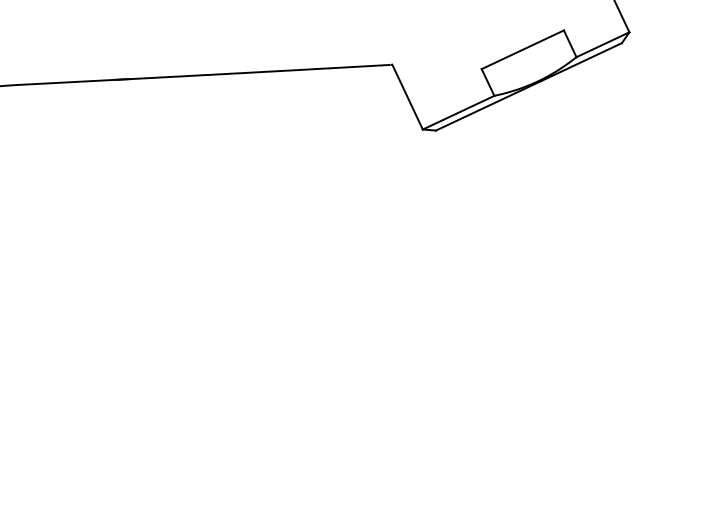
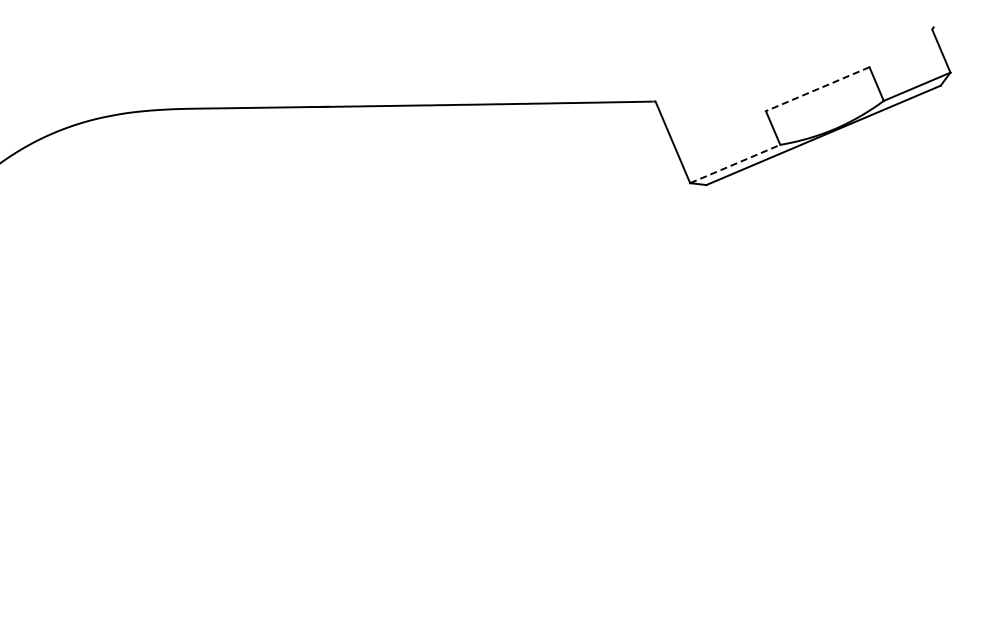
line: (522, 50) -> (817, 89), solid -> dashed
line: (458, 113) -> (735, 164), solid -> dashed

